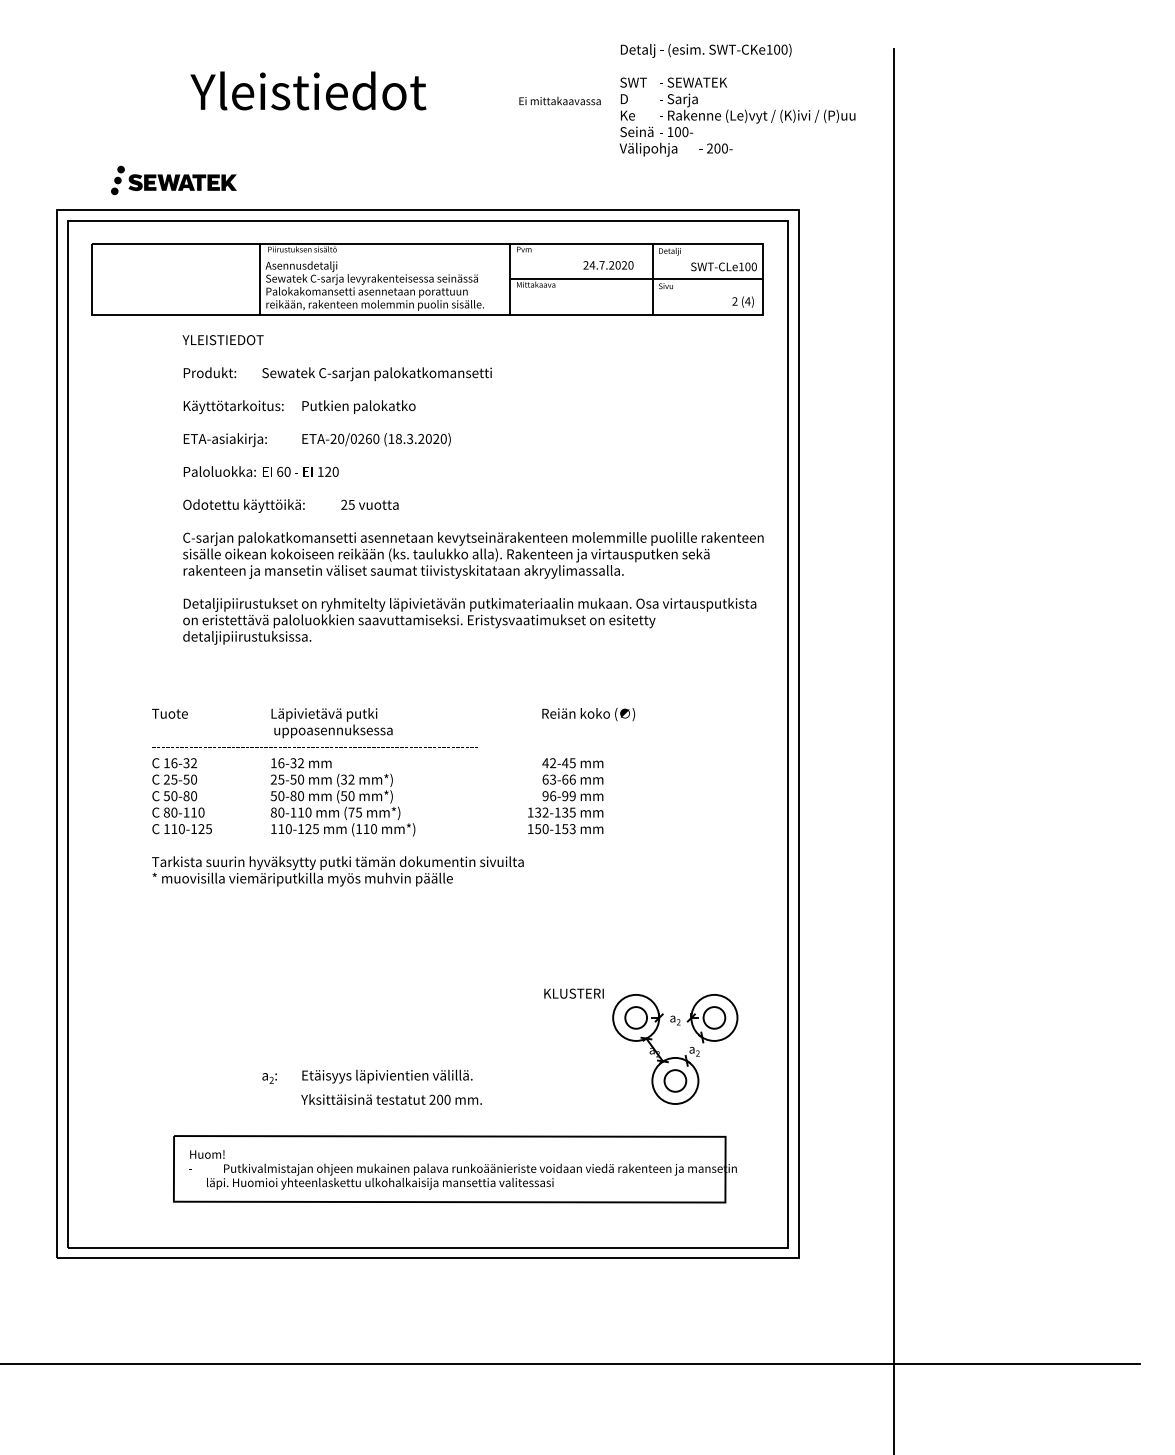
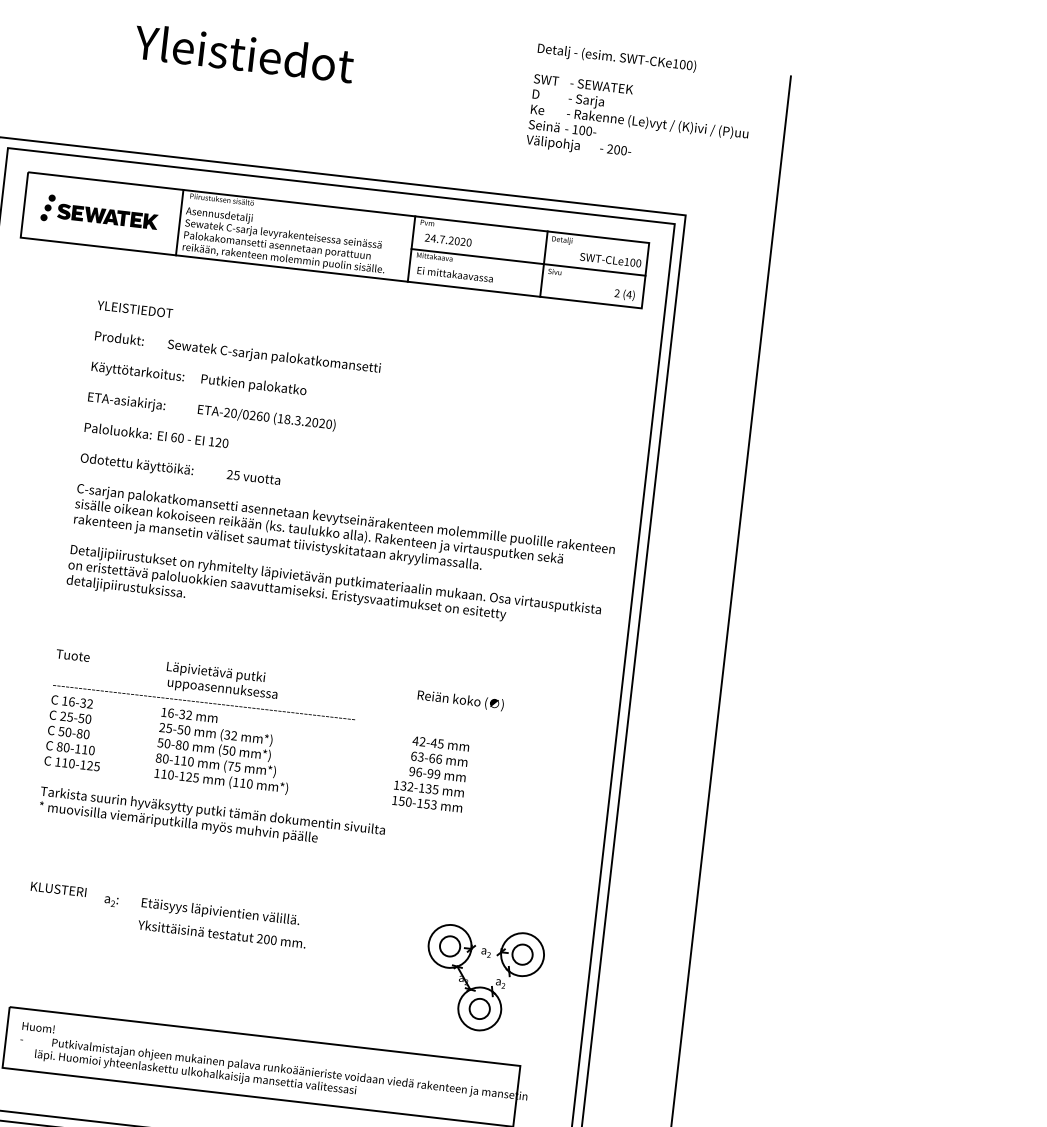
text: (559, 100) -> (454, 273), moved
part: (173, 180) -> (99, 213), moved
text: (608, 265) -> (448, 240), moved
text: (472, 489) -> (350, 474), moved
text: (393, 797) -> (271, 756), moved
text: (573, 993) -> (58, 889), moved
text: (371, 1086) -> (204, 919), moved

